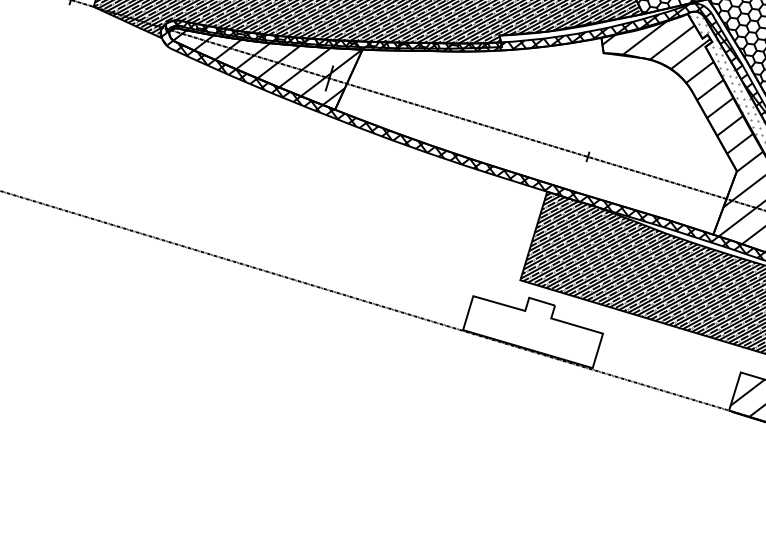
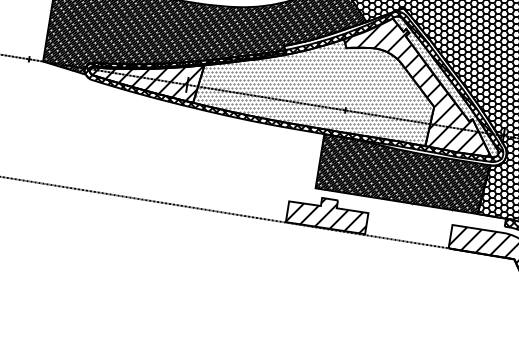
hatch: (538, 121) -> (313, 93), added
hatch: (530, 327) -> (325, 215), added

